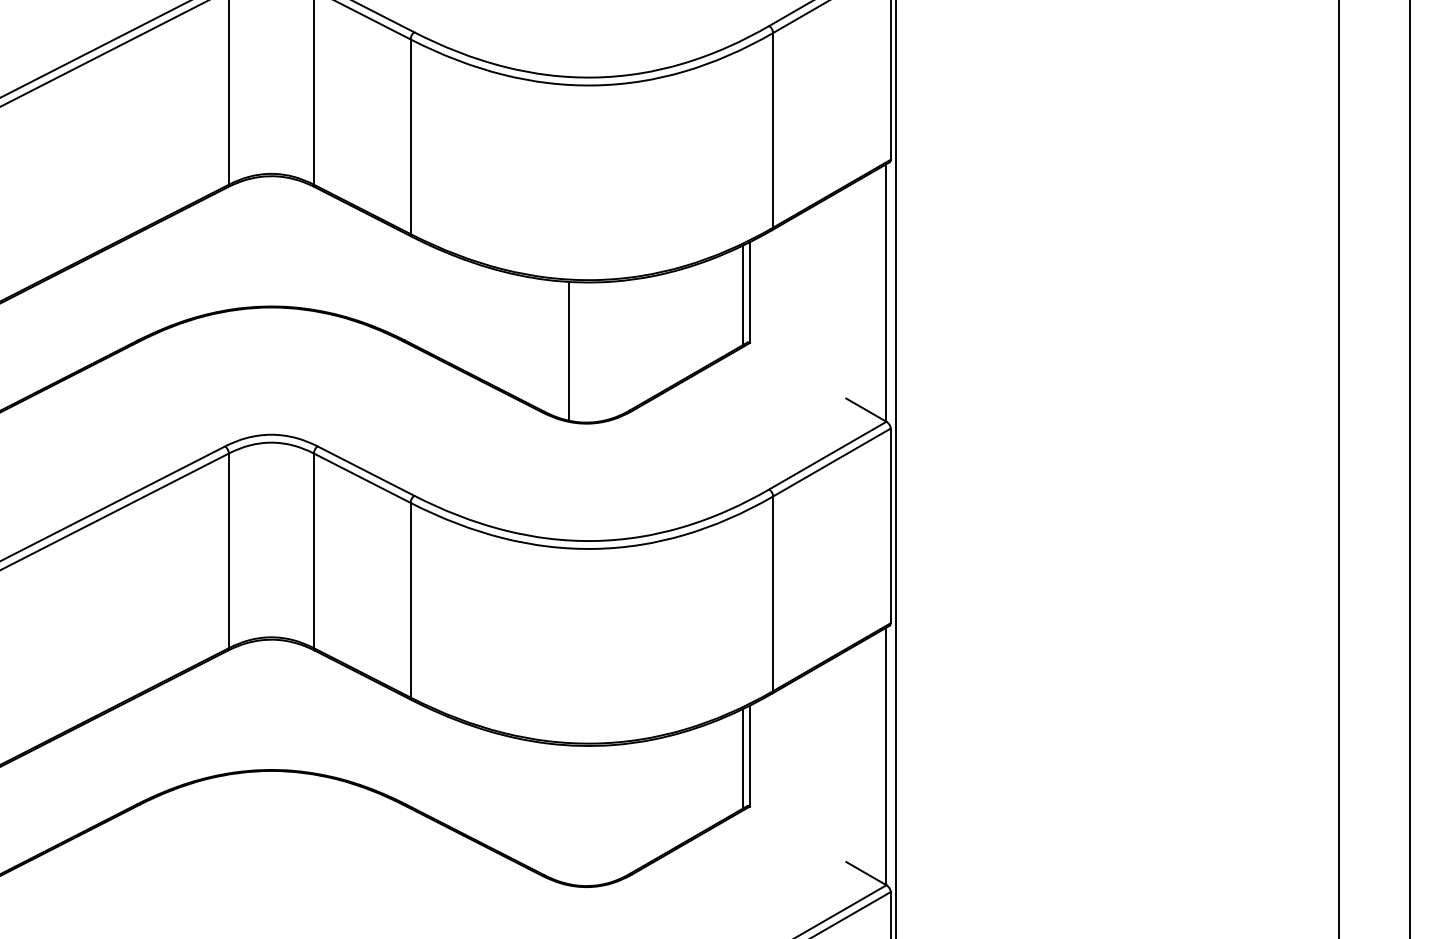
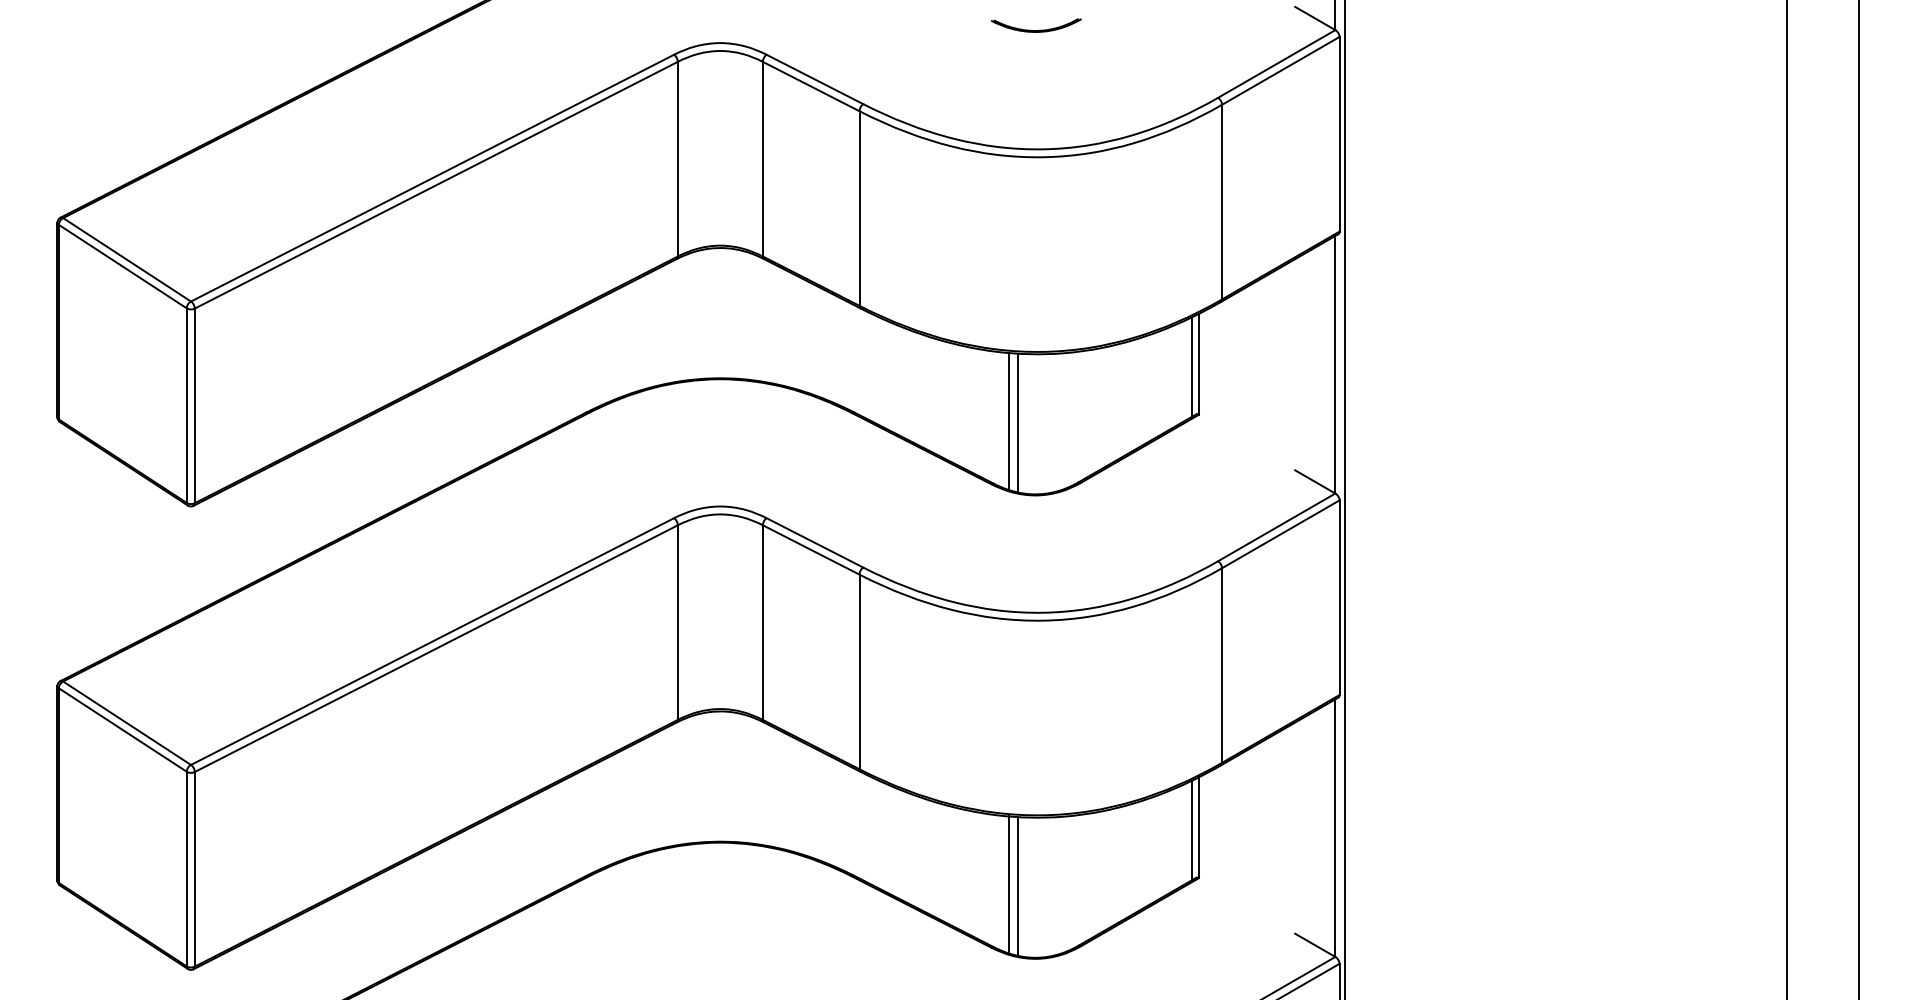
line: (559, 349) -> (1008, 421), added
line: (559, 812) -> (1008, 884), added
line: (568, 814) -> (1017, 886), added

